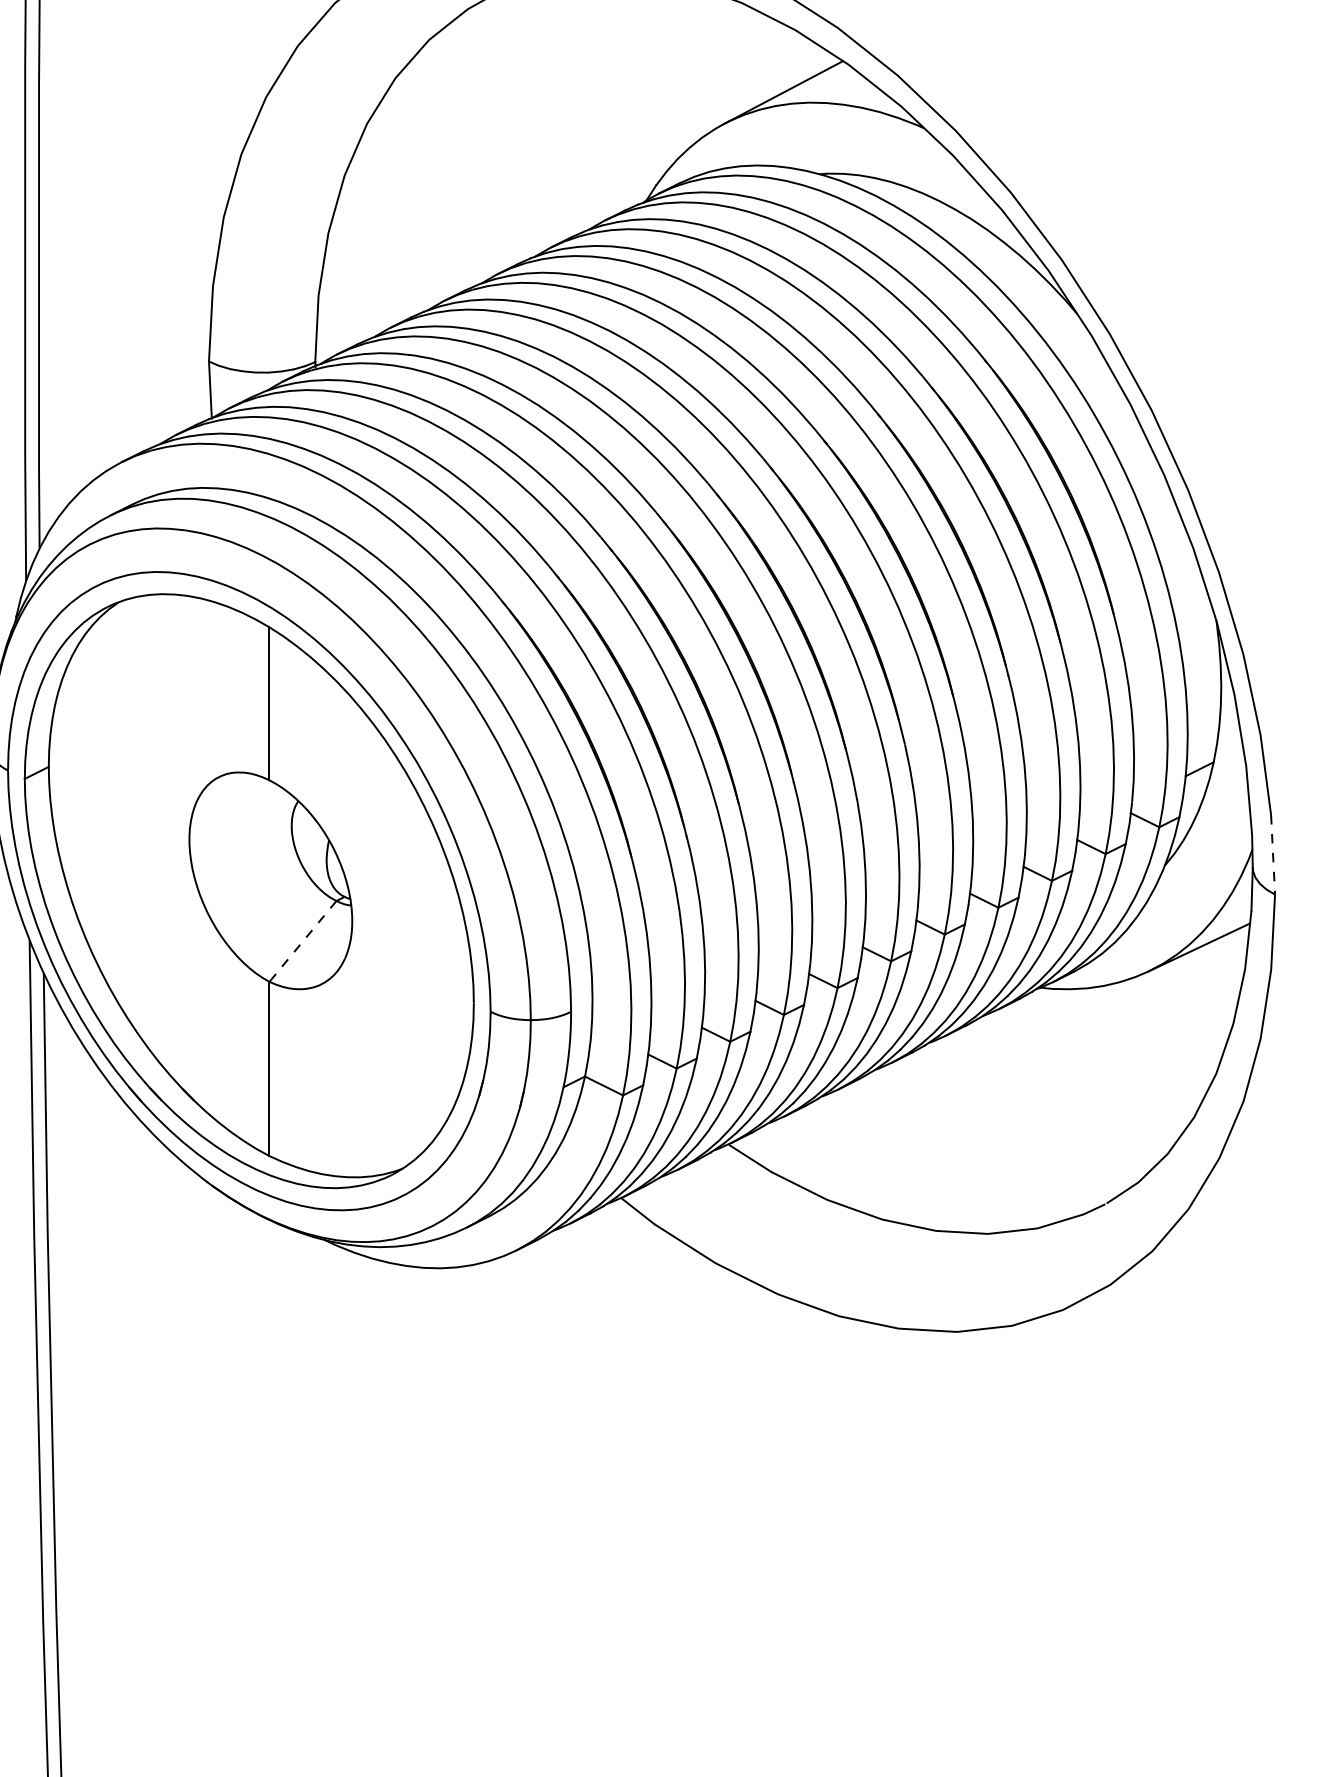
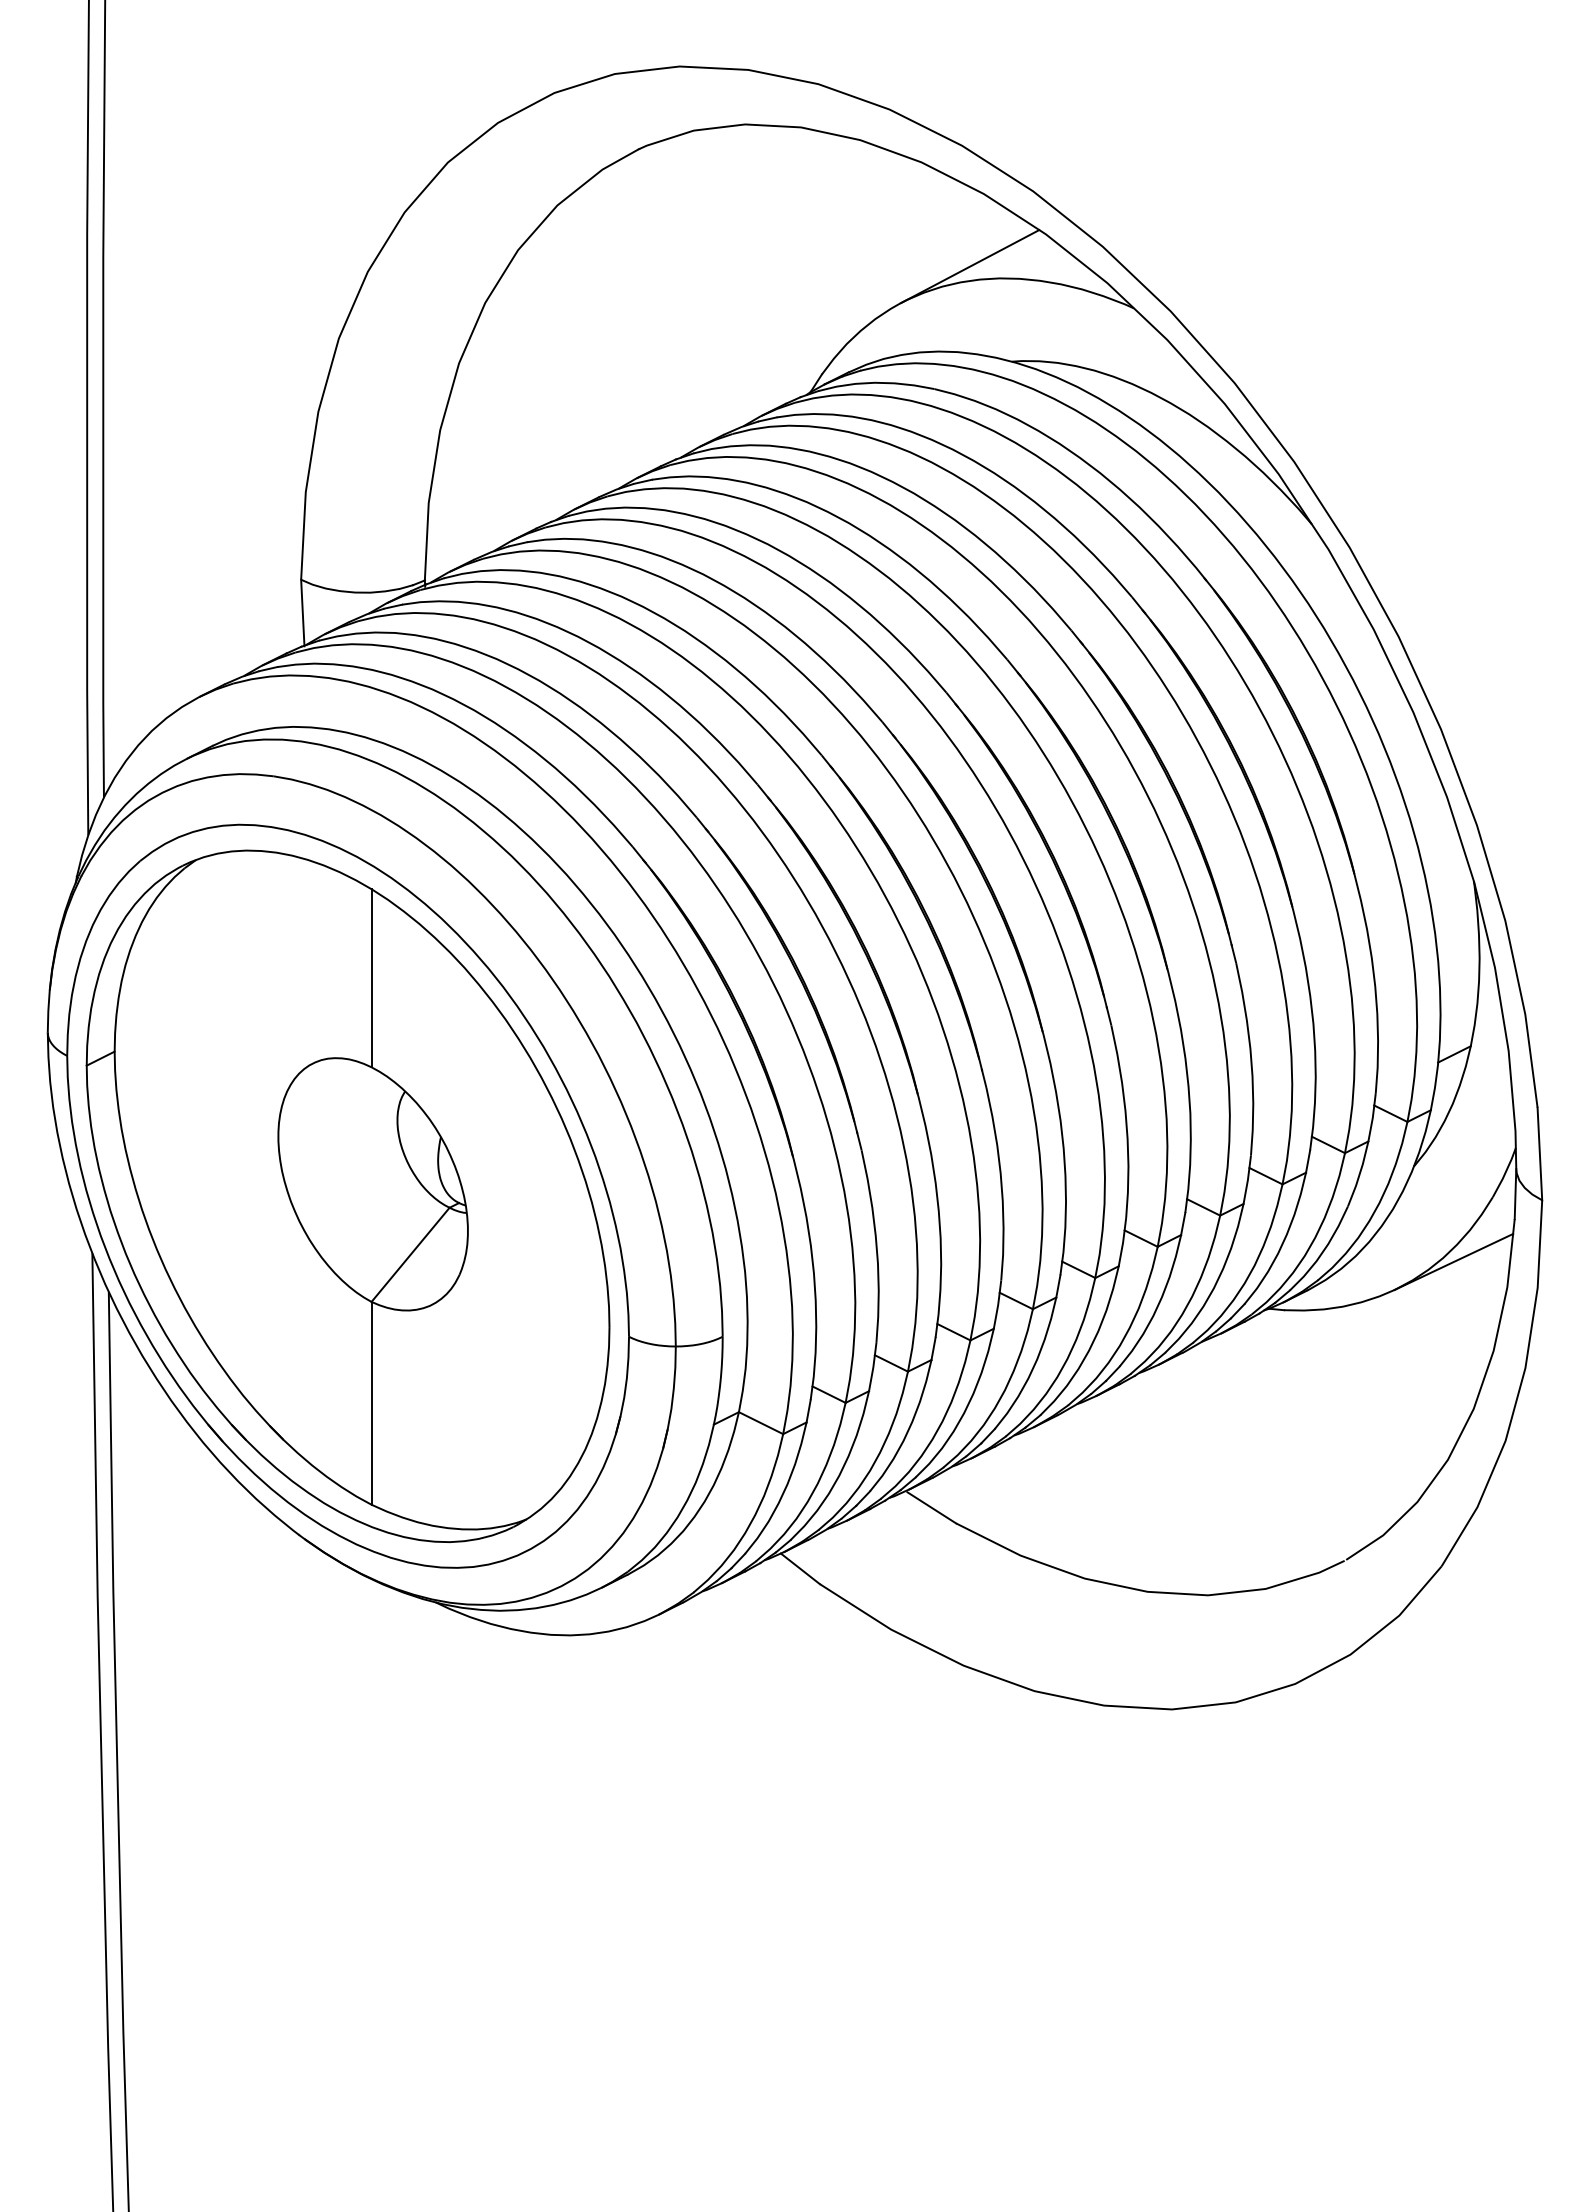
line: (1272, 855) -> (1539, 1154), dashed -> solid
line: (302, 941) -> (410, 1255), dashed -> solid

